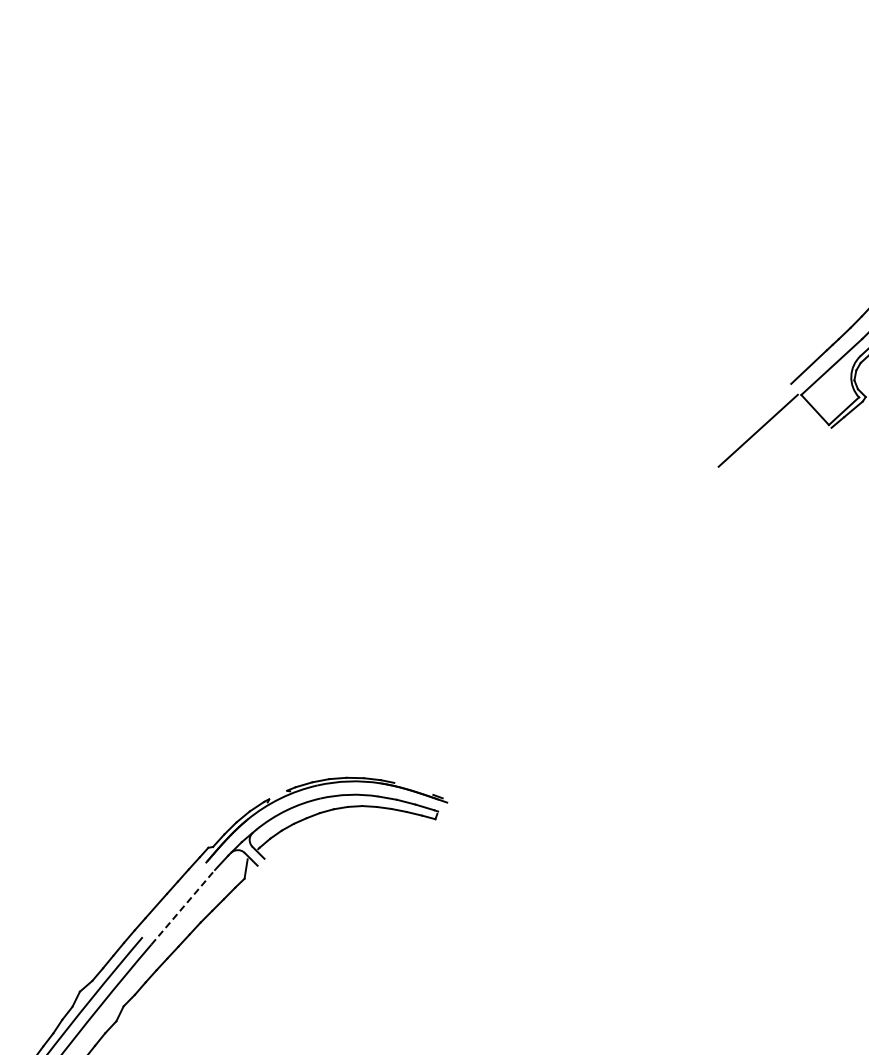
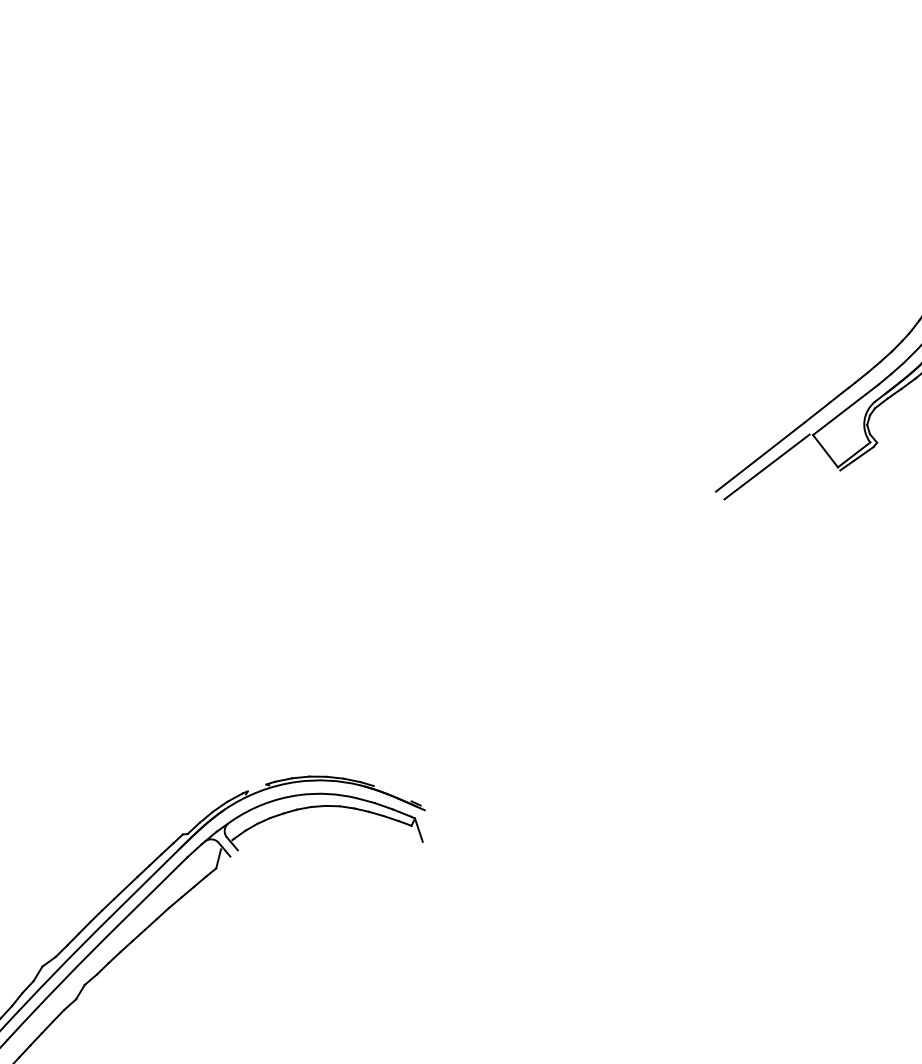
line: (749, 422) -> (759, 457), added
line: (442, 822) -> (418, 829), added
line: (174, 898) -> (144, 882), added
line: (184, 907) -> (153, 891), dashed -> solid

